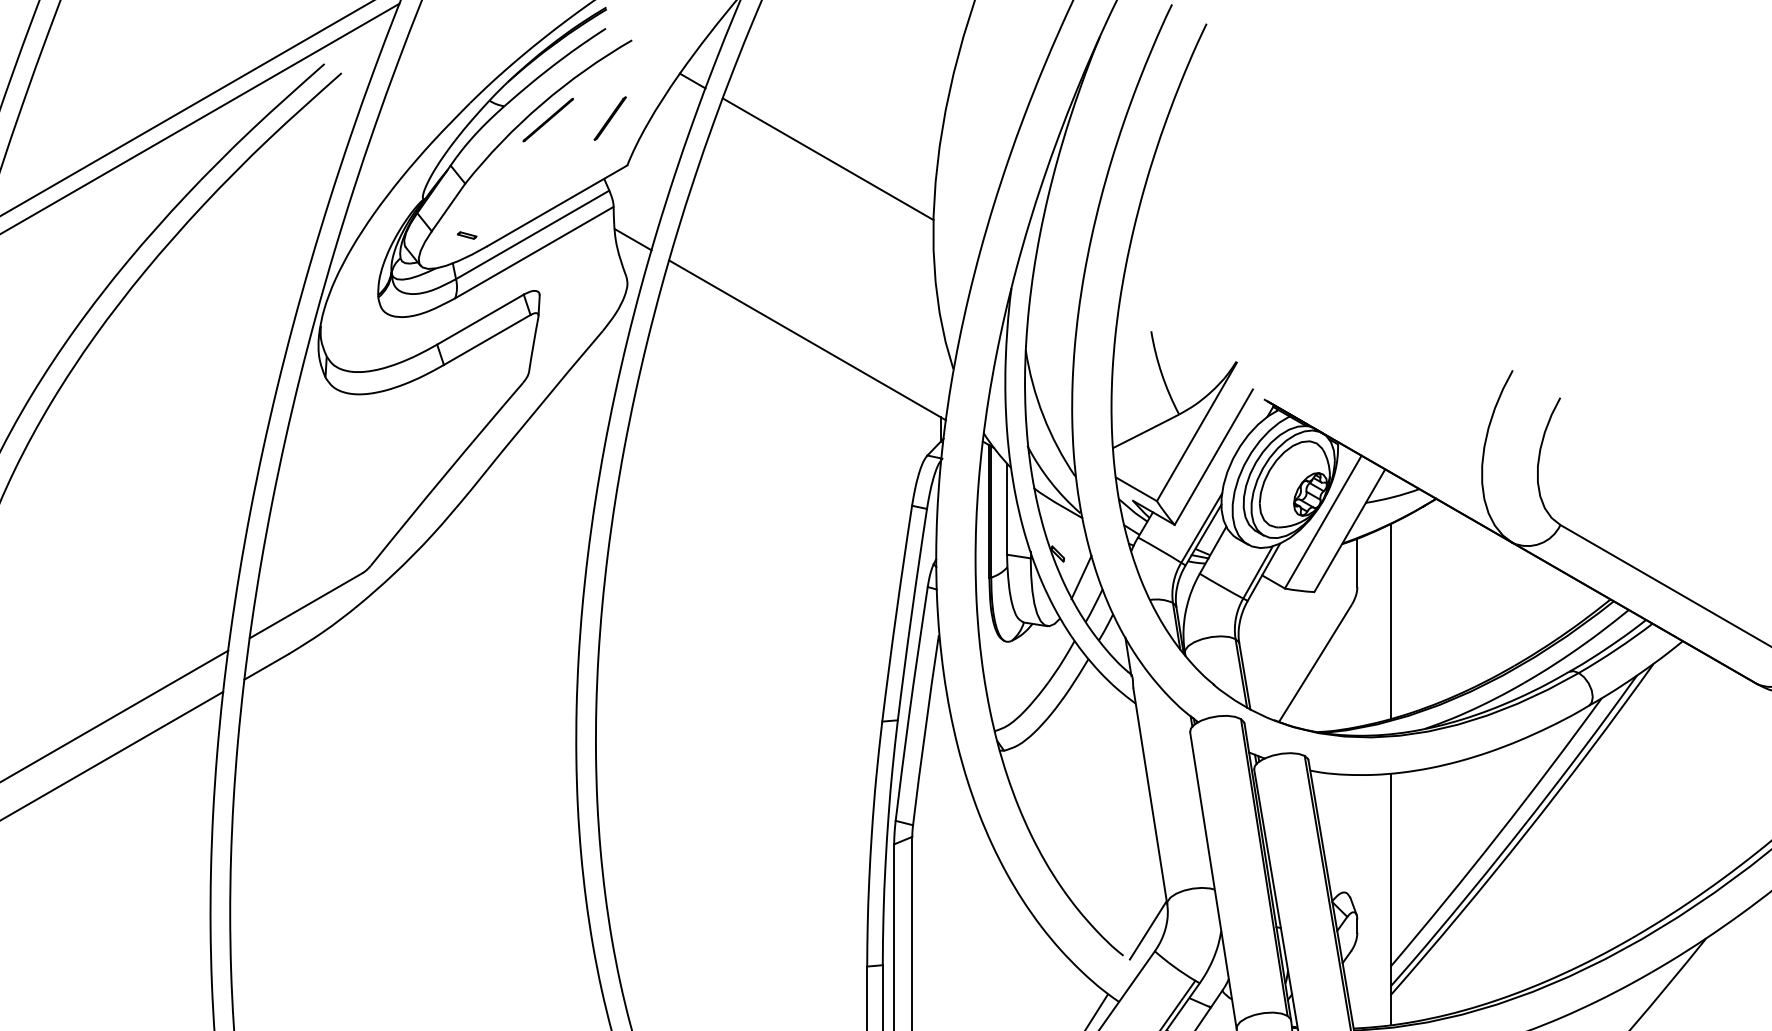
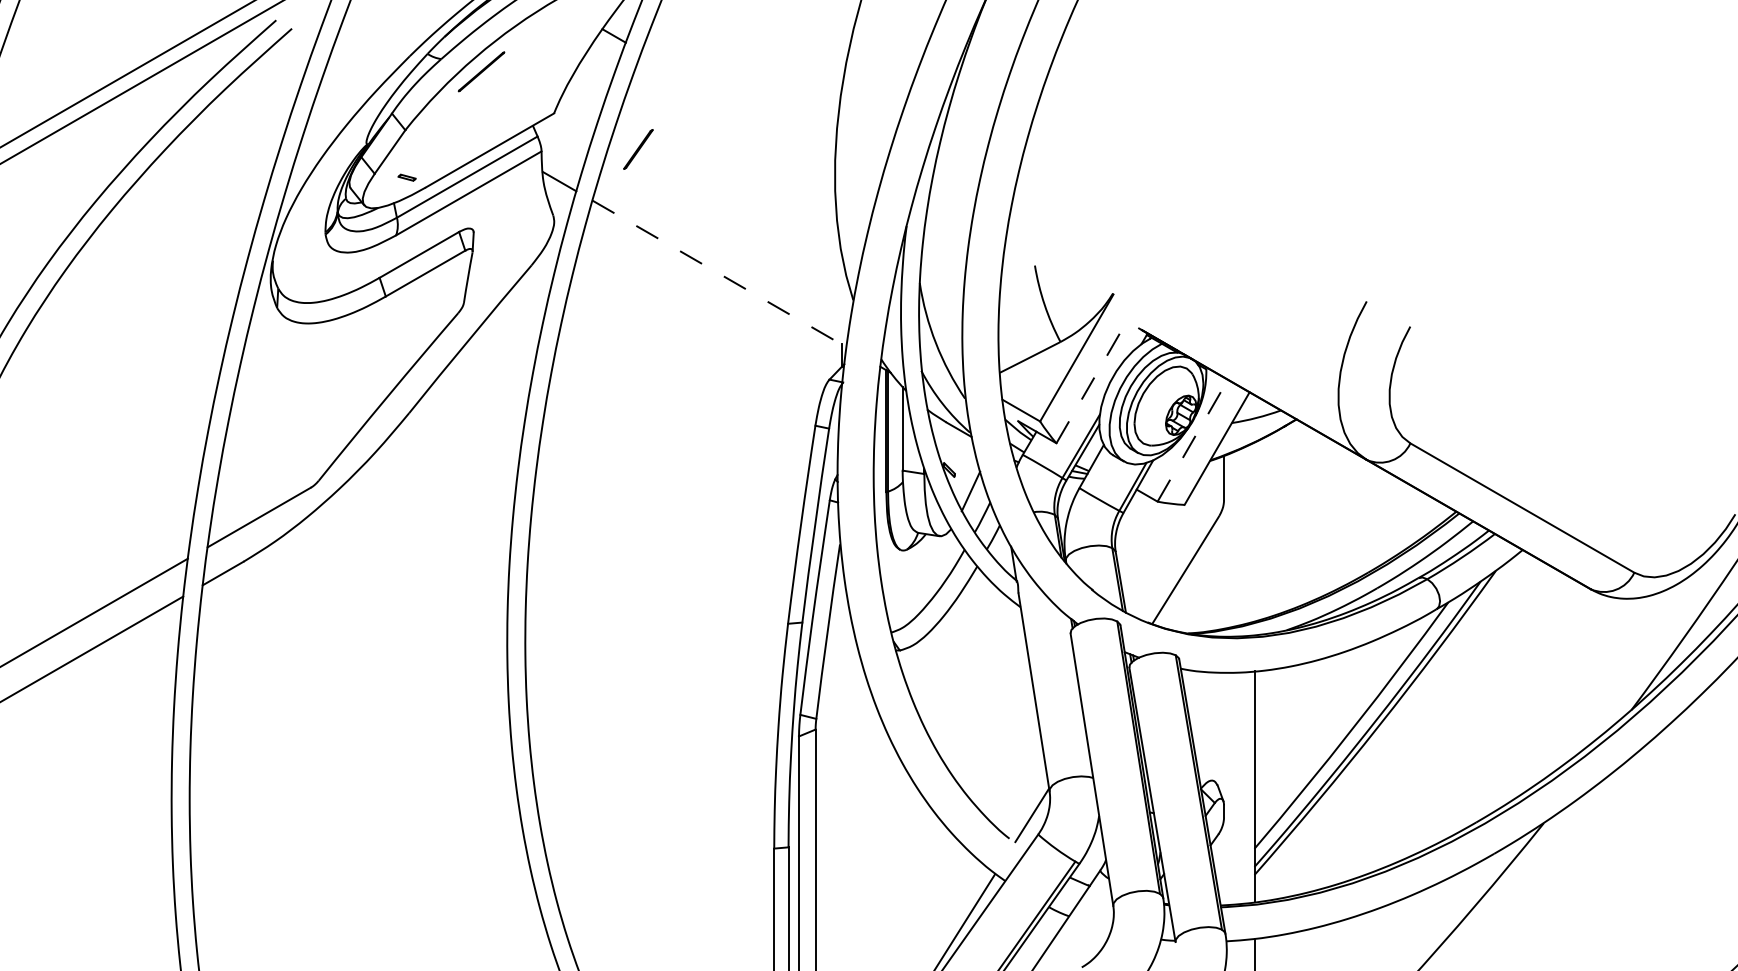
line: (610, 118) -> (638, 149), moved
line: (828, 159) -> (738, 107), removed
line: (807, 339) -> (719, 273), solid -> dashed
line: (1213, 457) -> (1092, 381), solid -> dashed
line: (1324, 521) -> (1193, 440), solid -> dashed
line: (1390, 621) -> (1254, 531), removed

